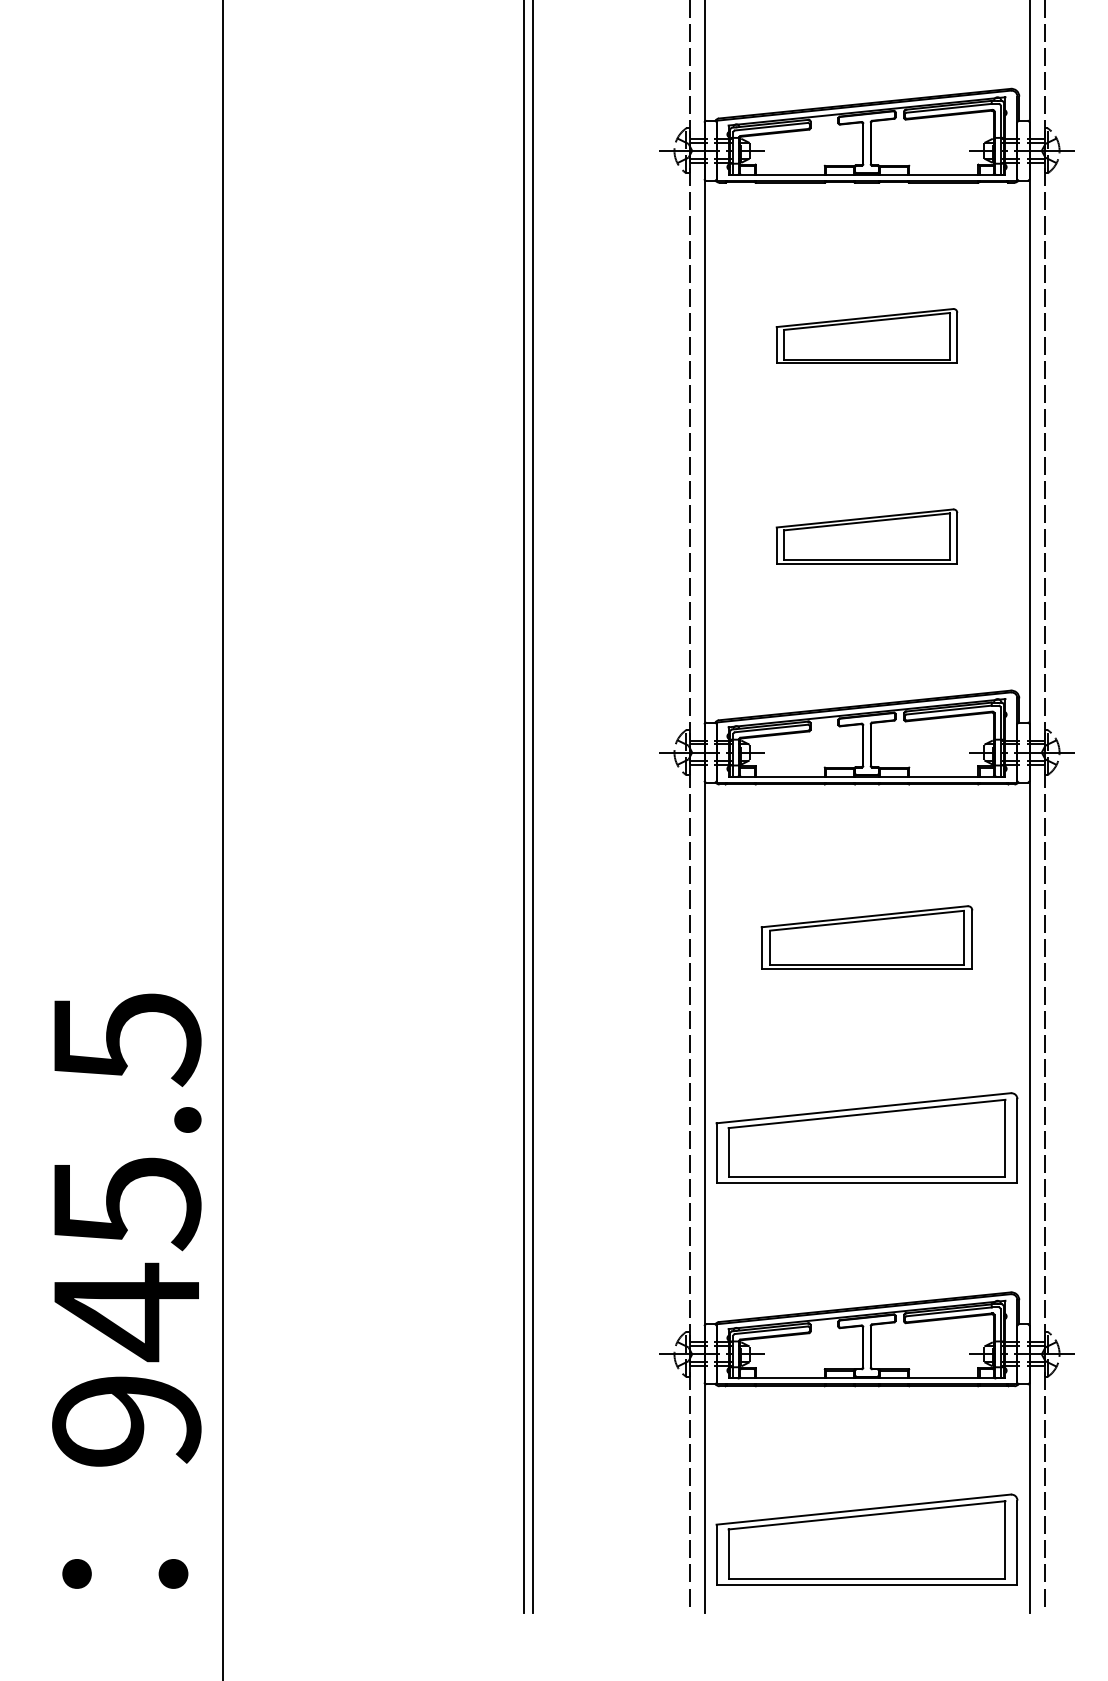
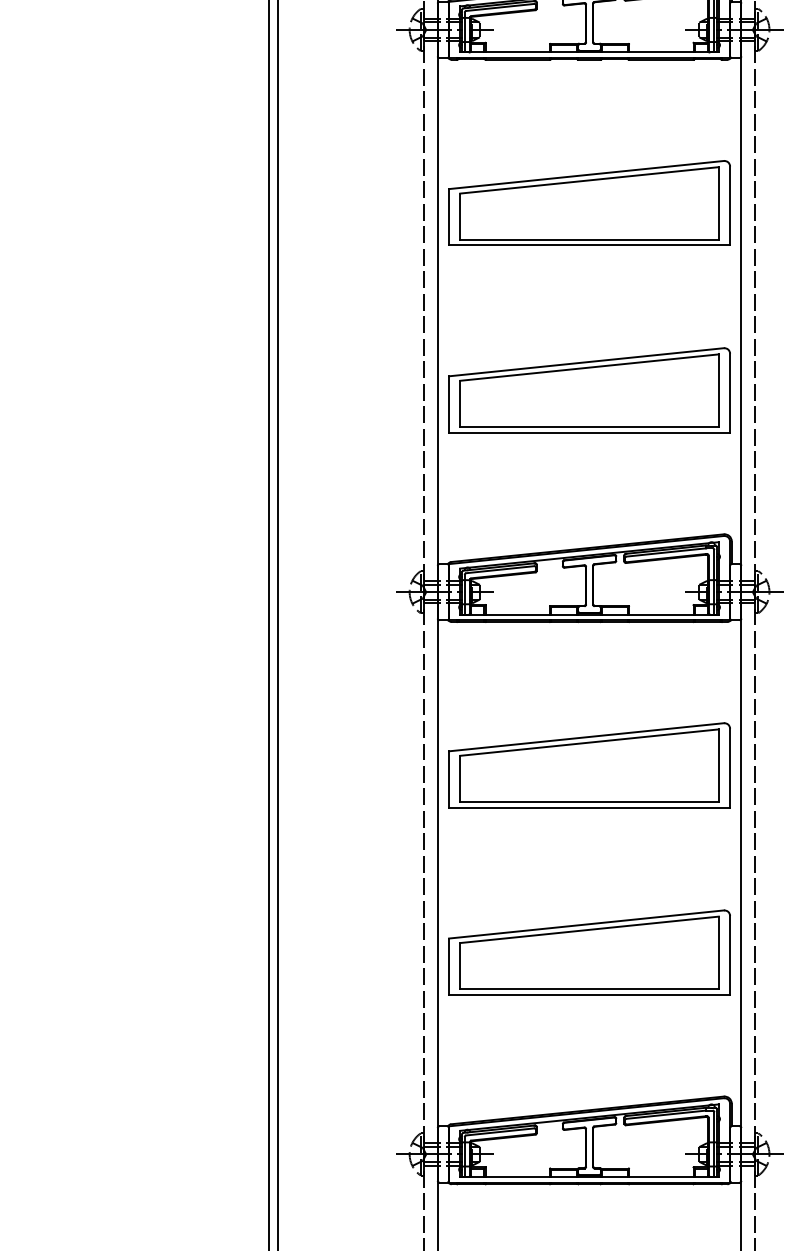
part: (866, 335) -> (589, 202), size x1.67
part: (866, 536) -> (589, 390), size x1.67
part: (866, 937) -> (589, 764), size x1.43

